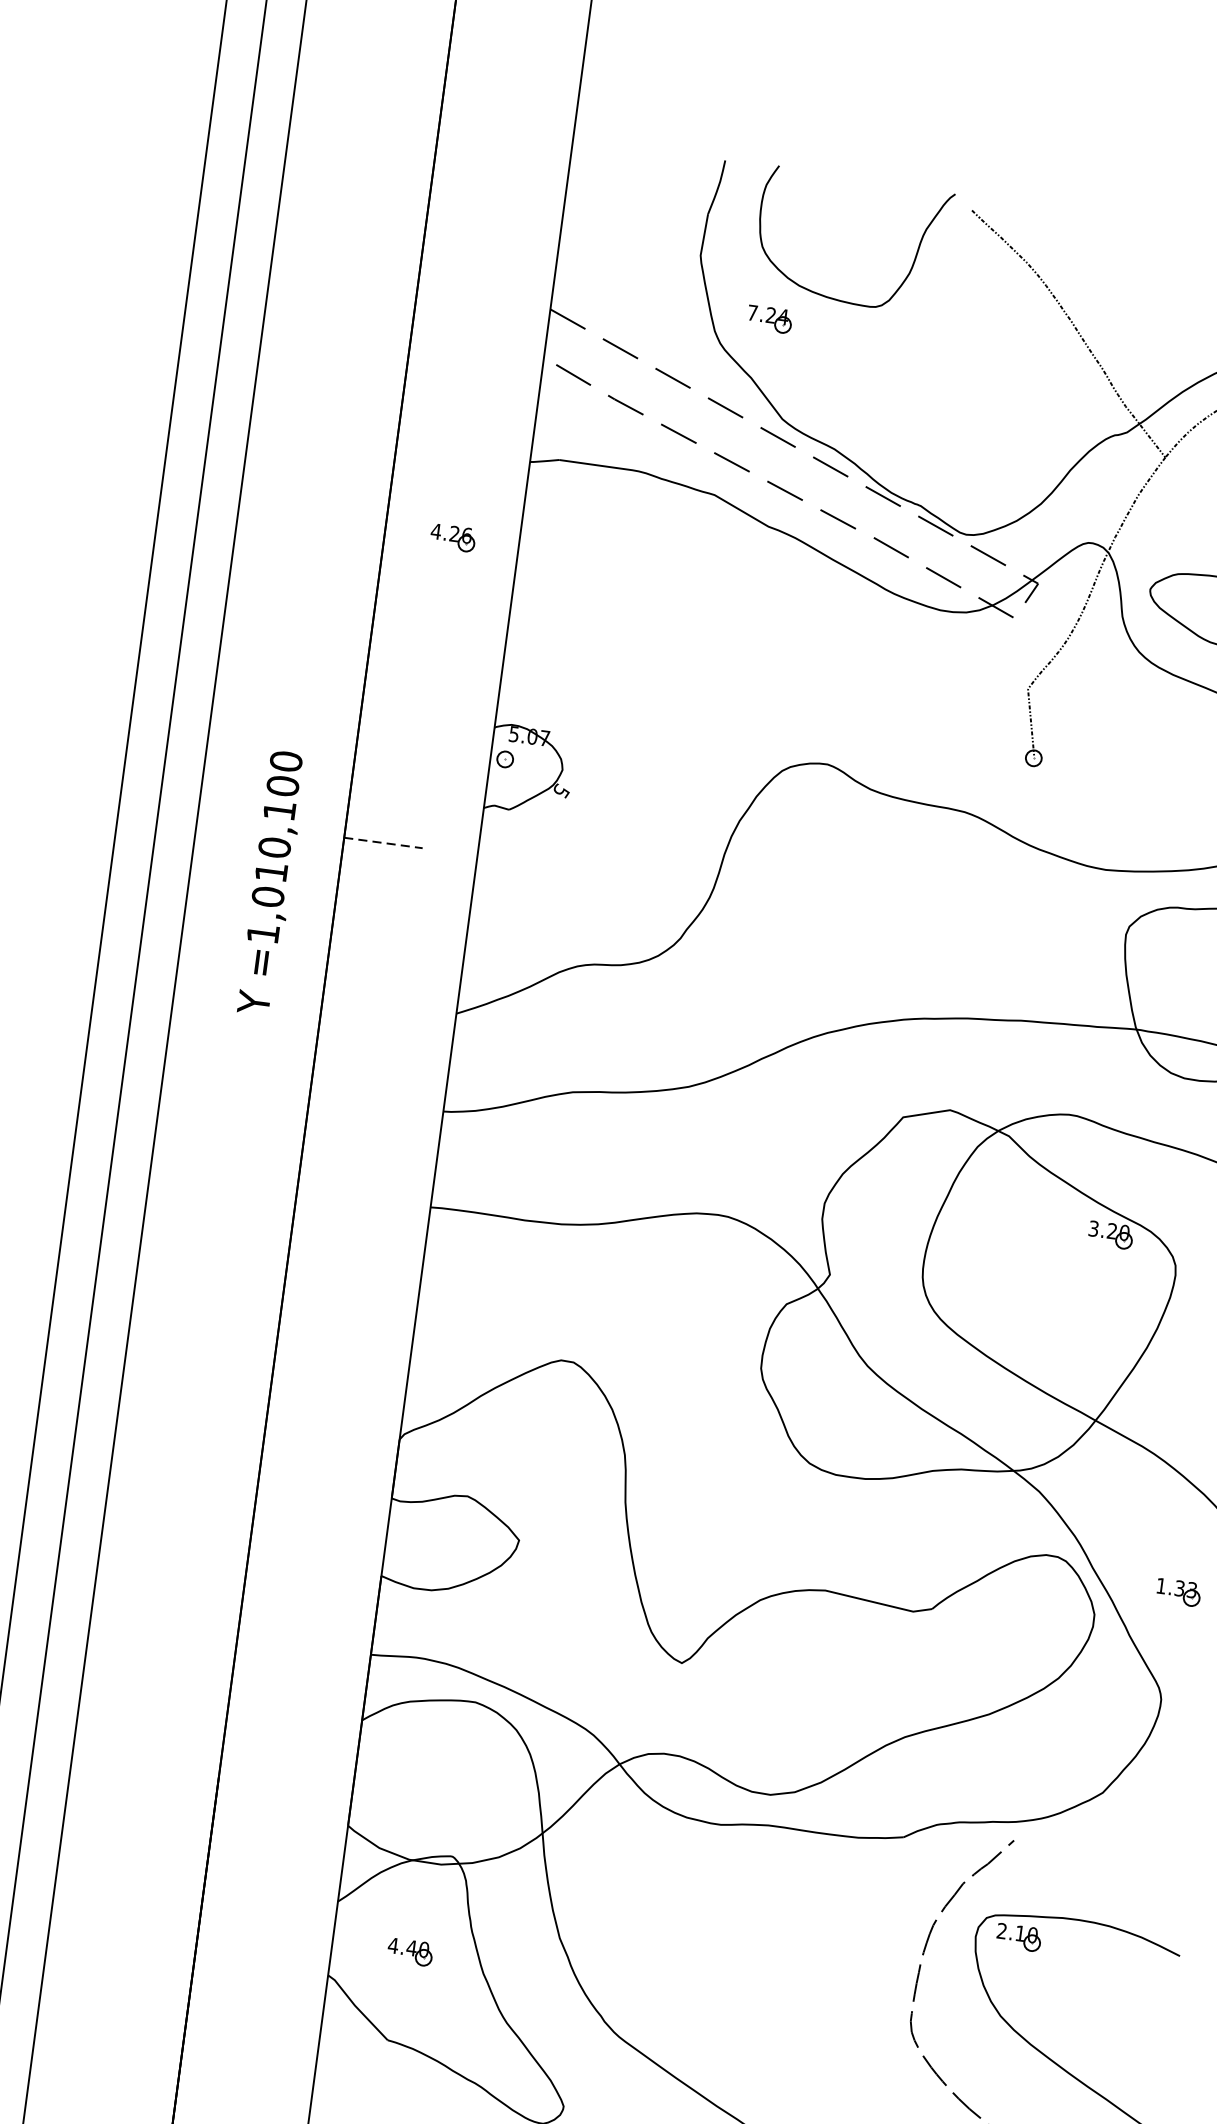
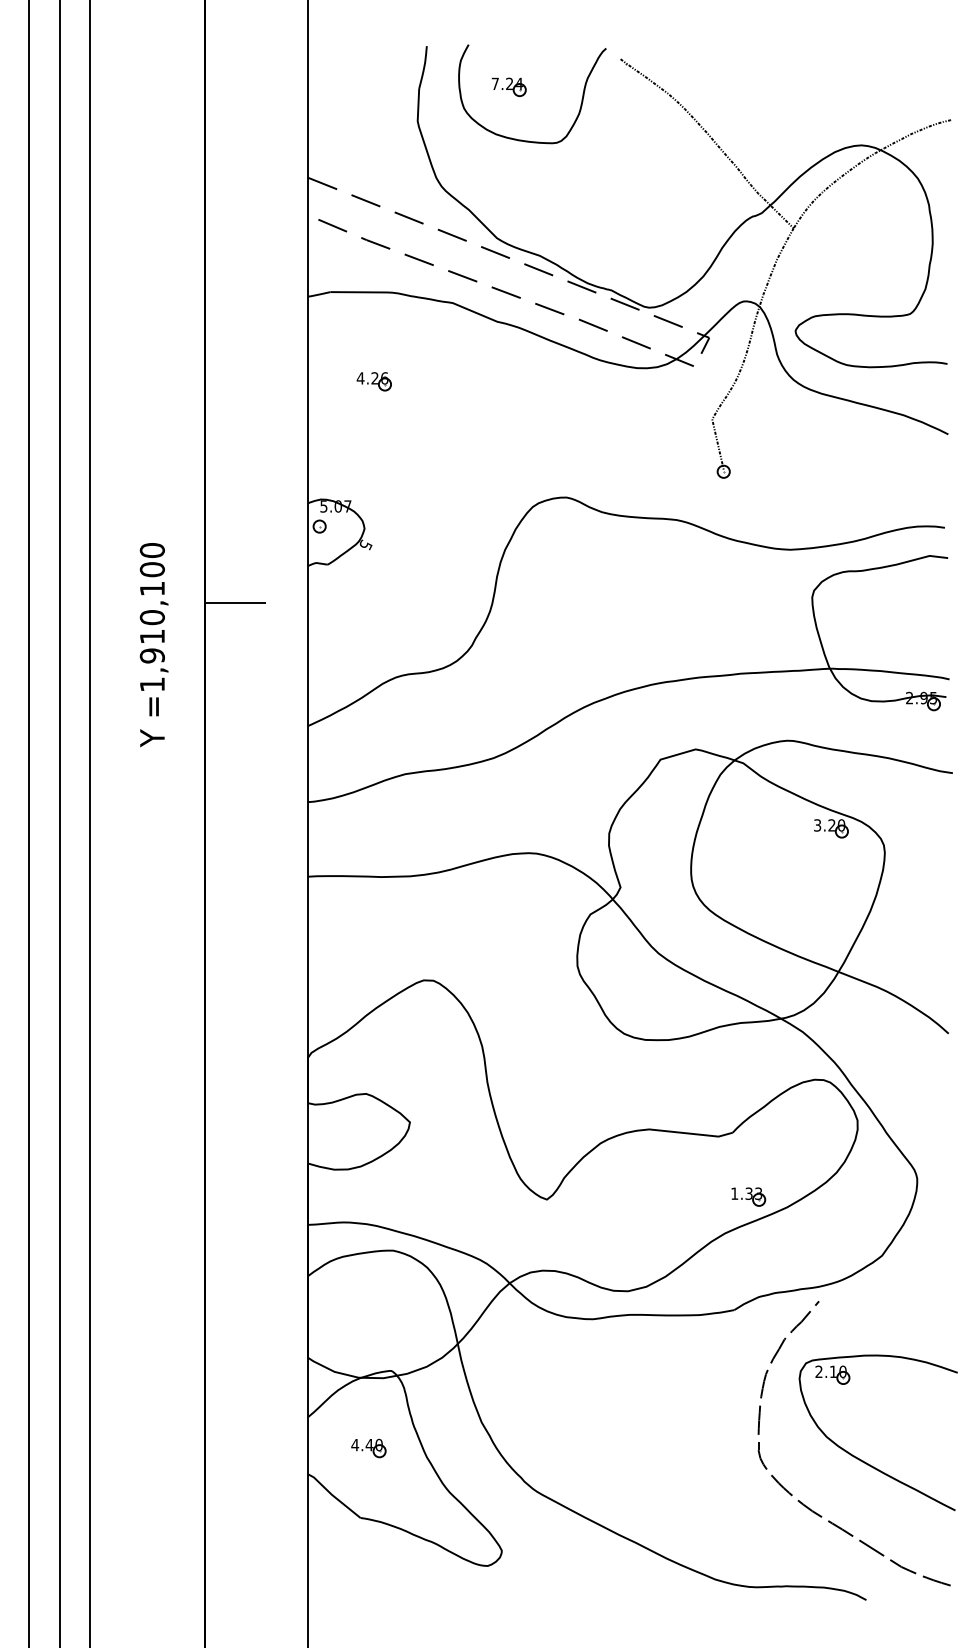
part: (769, 318) -> (508, 86), moved
part: (452, 537) -> (373, 381), moved
line: (384, 842) -> (235, 602), dashed -> solid
text: (268, 896) -> (152, 655), =1,010,100 -> =1,910,100
part: (1178, 1591) -> (748, 1196), moved

